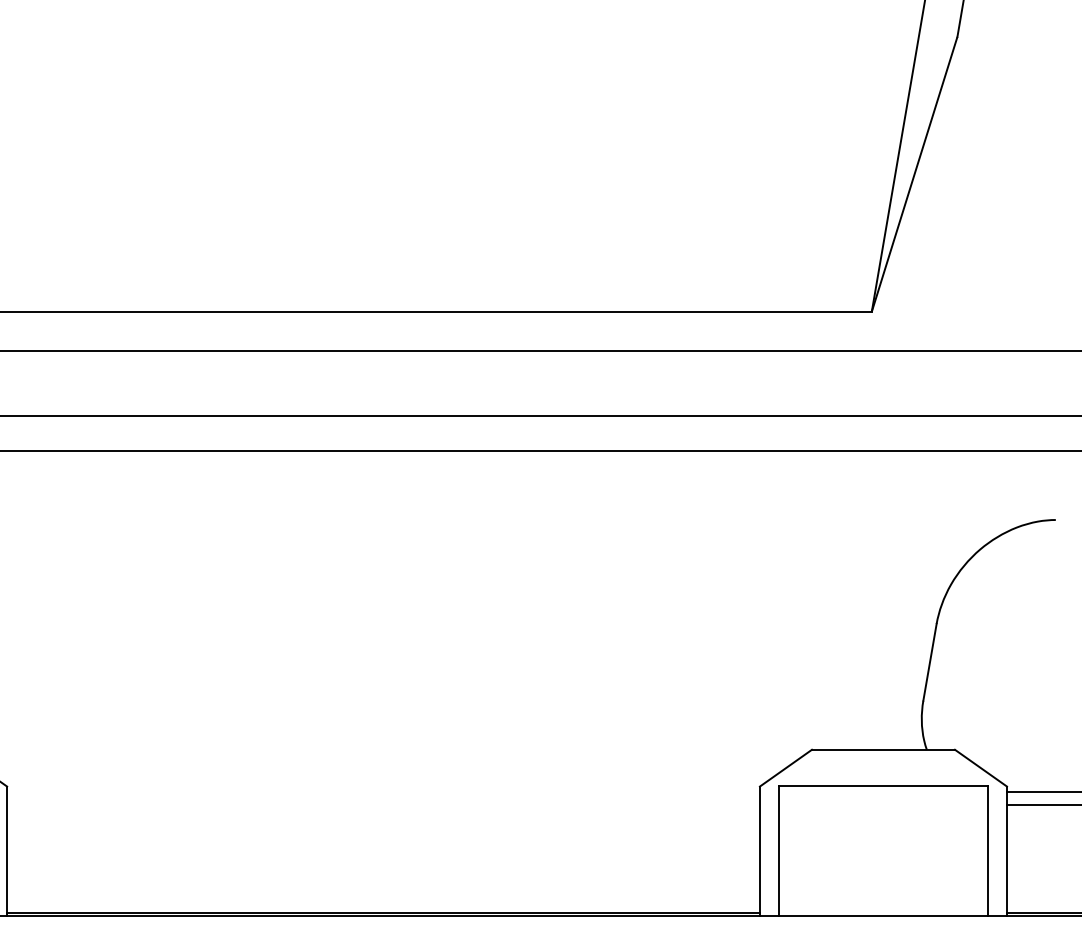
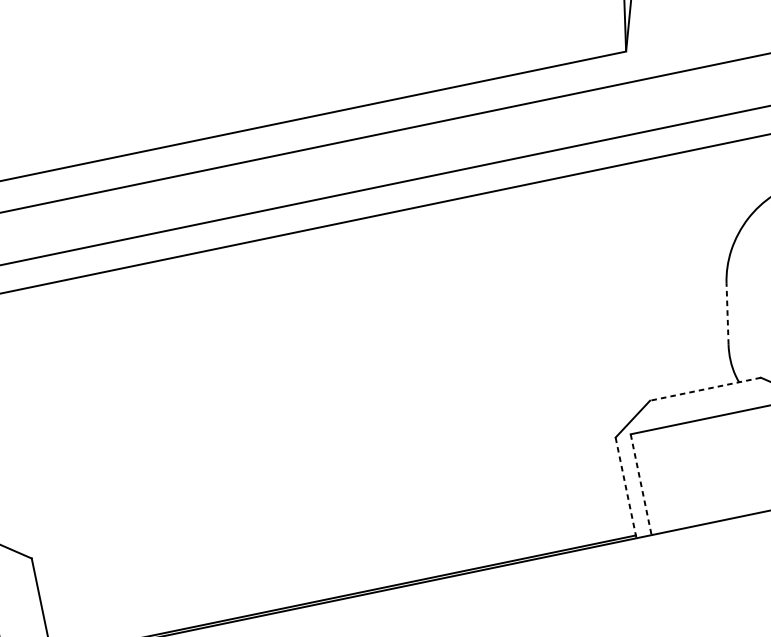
line: (930, 662) -> (727, 313), solid -> dashed
line: (883, 749) -> (705, 389), solid -> dashed
line: (759, 851) -> (625, 488), solid -> dashed
line: (779, 851) -> (641, 484), solid -> dashed

